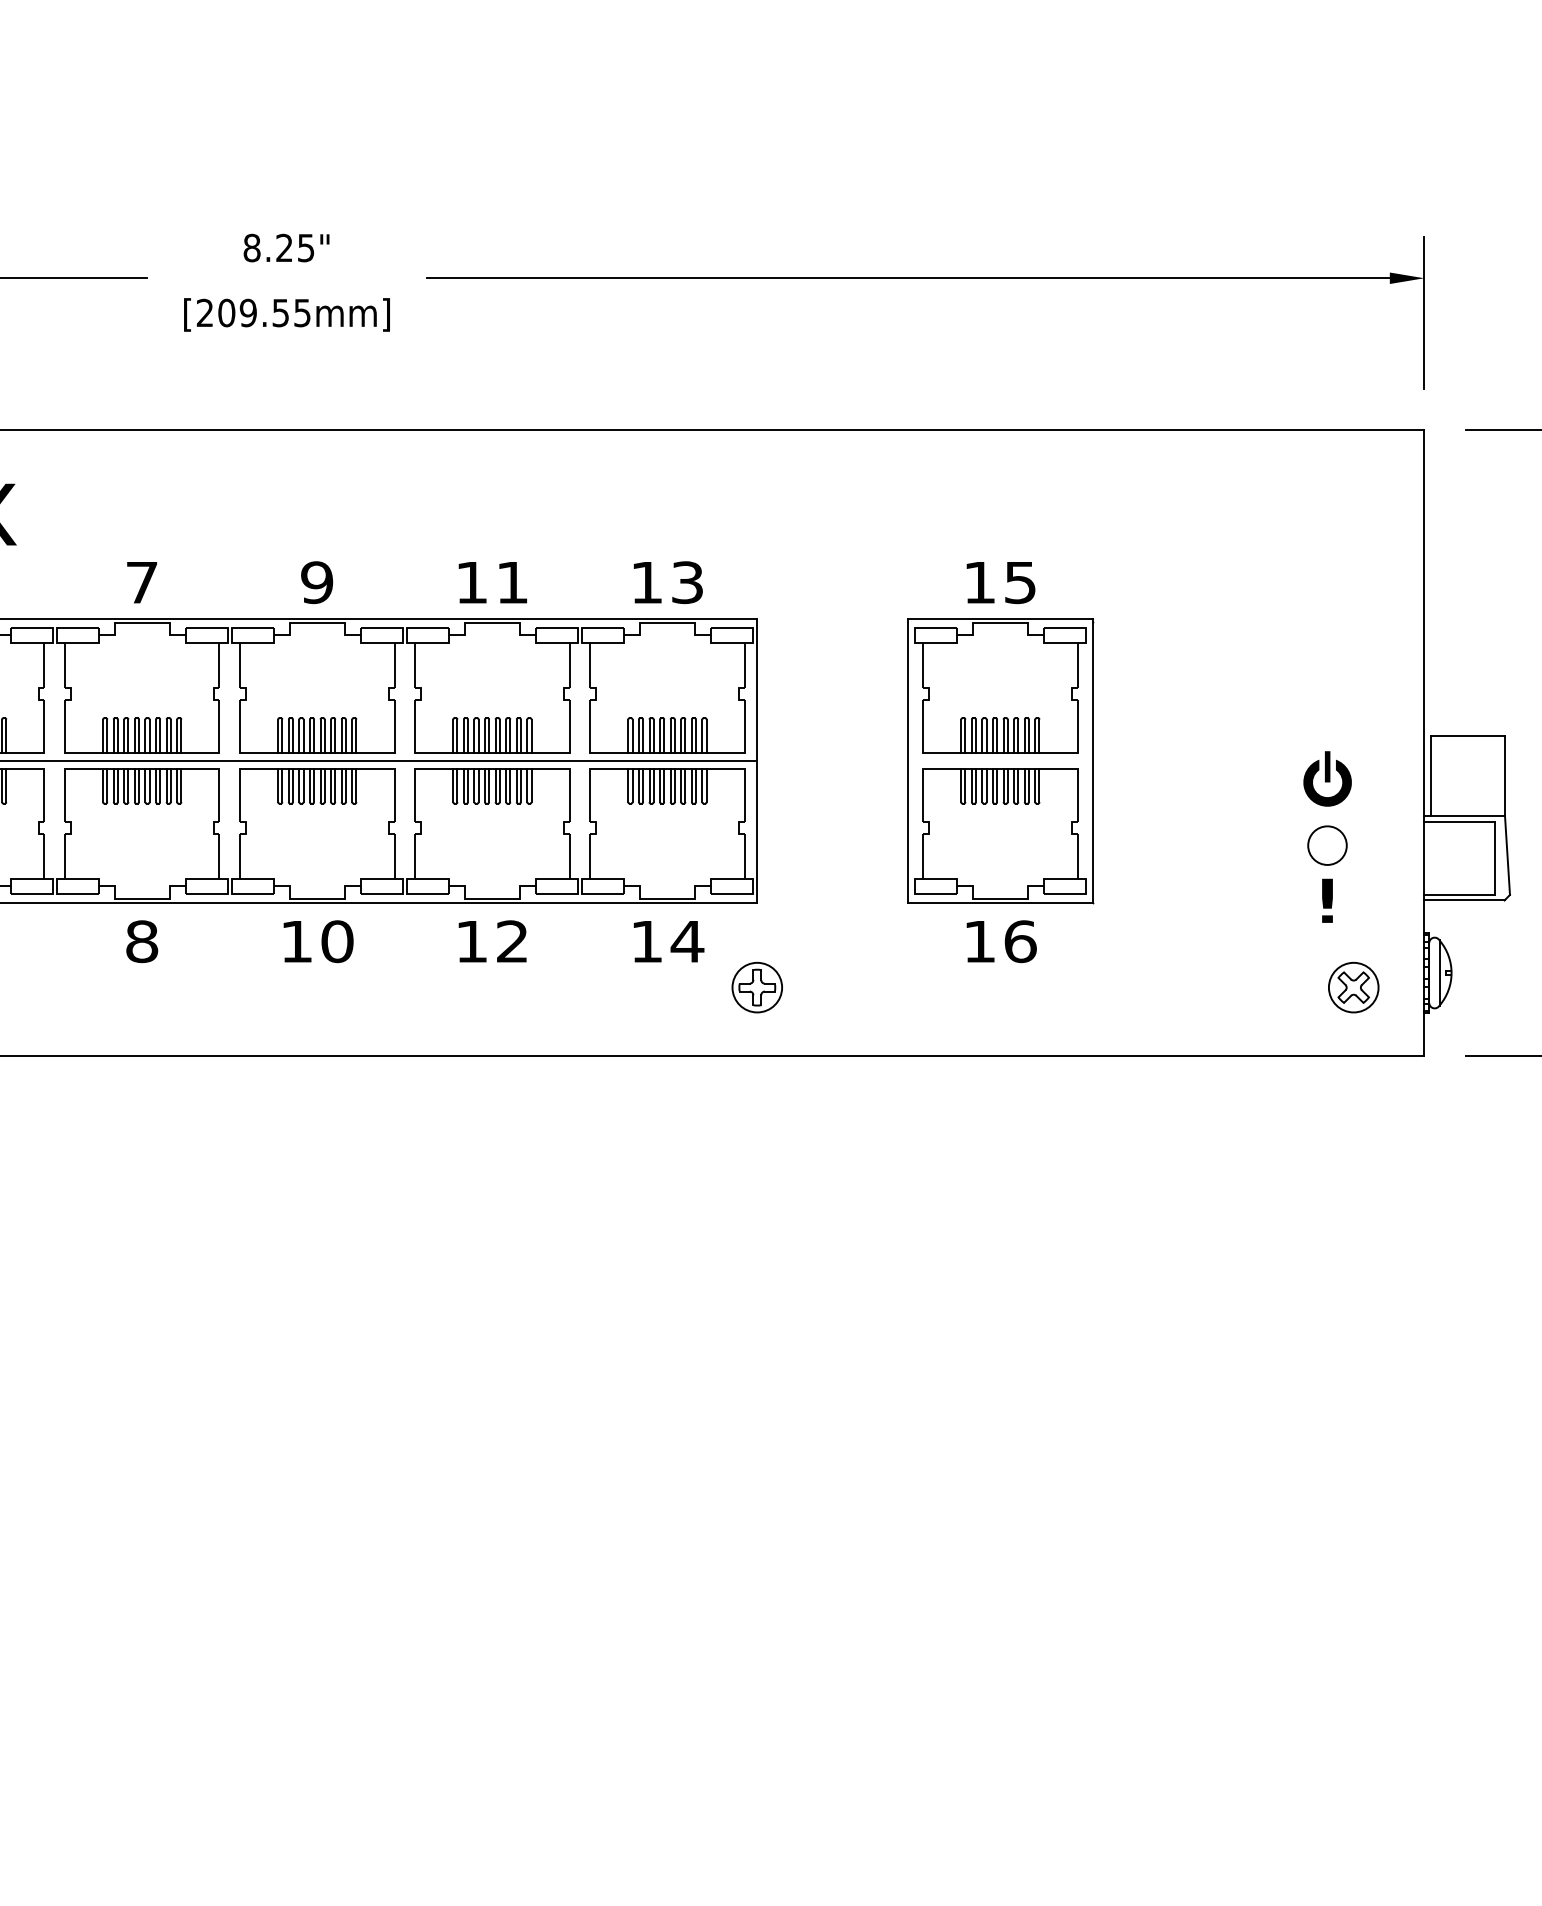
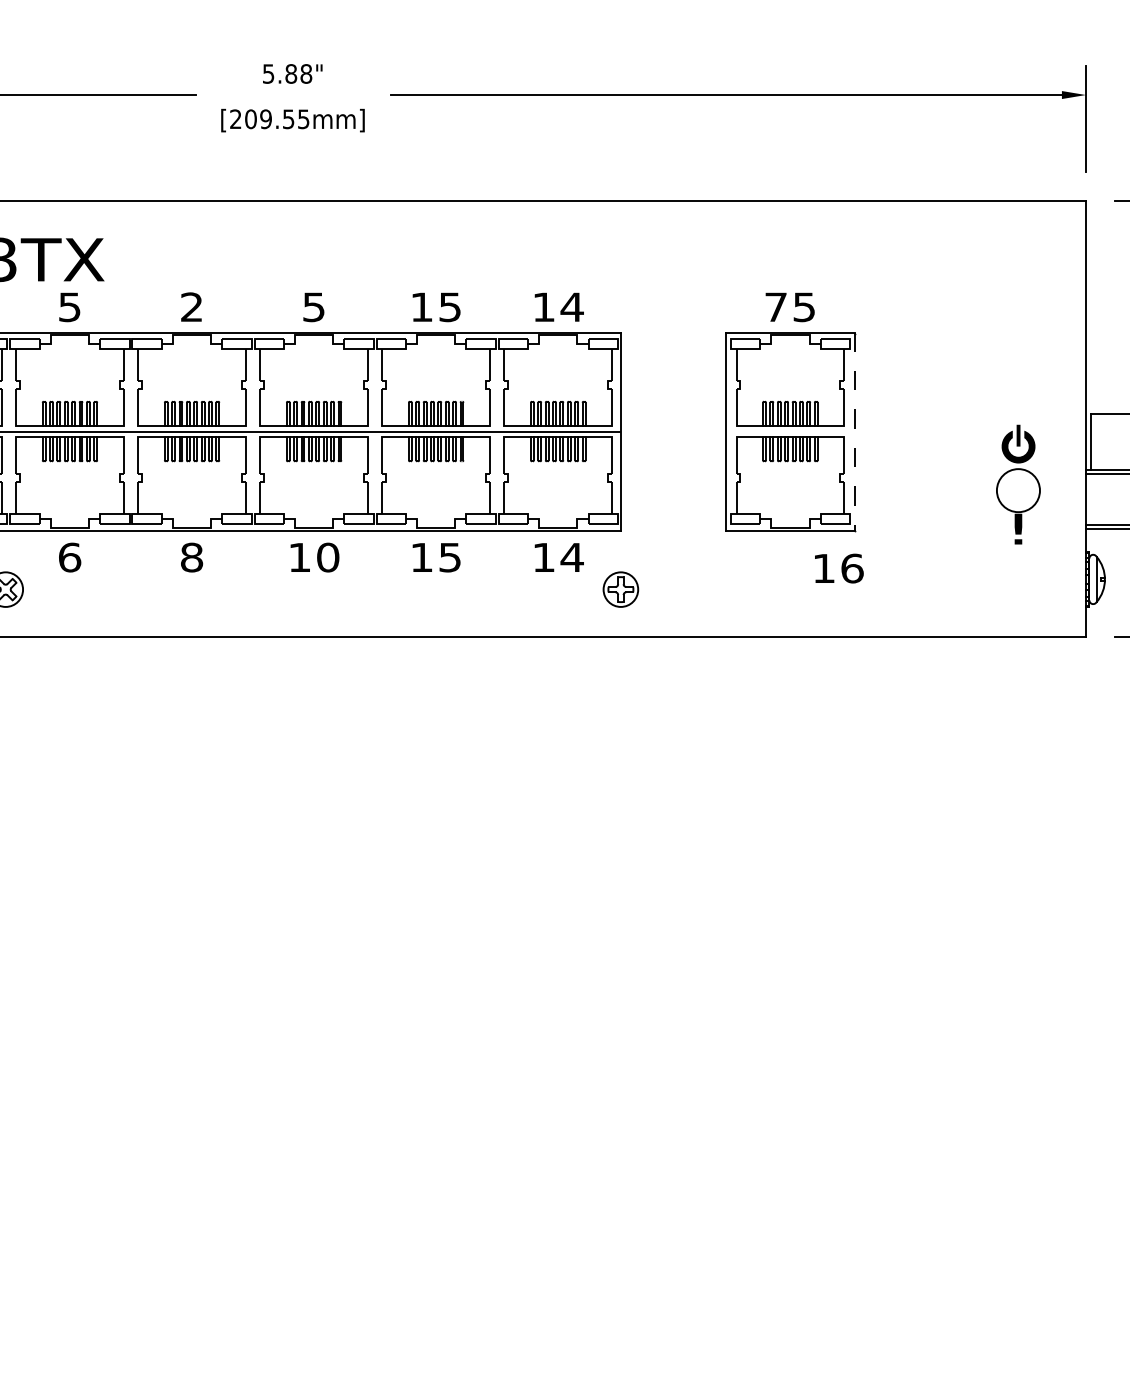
text: (279, 247) -> (287, 73), 8.25" -> 5.88"
text: (141, 581) -> (191, 306), 7 -> 2
text: (979, 581) -> (775, 306), 15 -> 75
text: (316, 582) -> (313, 307), 9 -> 5
text: (511, 582) -> (449, 307), 11 -> 15
text: (686, 582) -> (571, 307), 13 -> 14
line: (1092, 760) -> (854, 431), solid -> dashed
circle: (1327, 845) -> (1018, 490), size x1.6
text: (511, 941) -> (449, 557), 12 -> 15
text: (1001, 941) -> (839, 568), moved
part: (1353, 987) -> (1036, 589), removed

